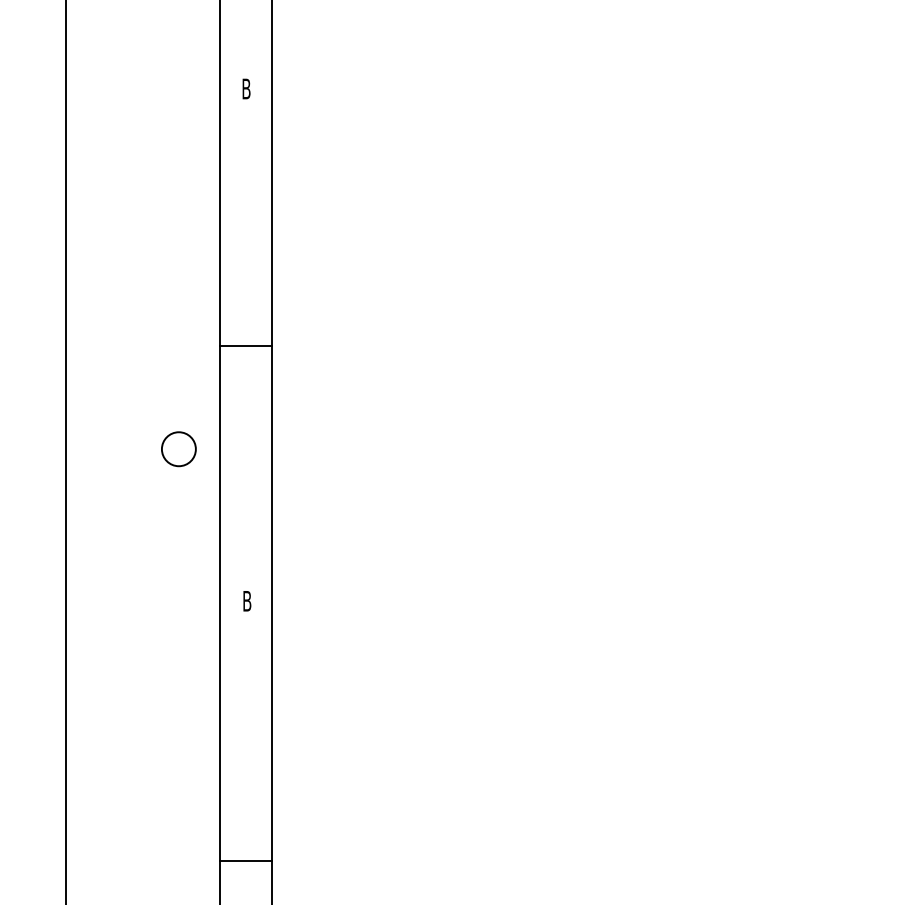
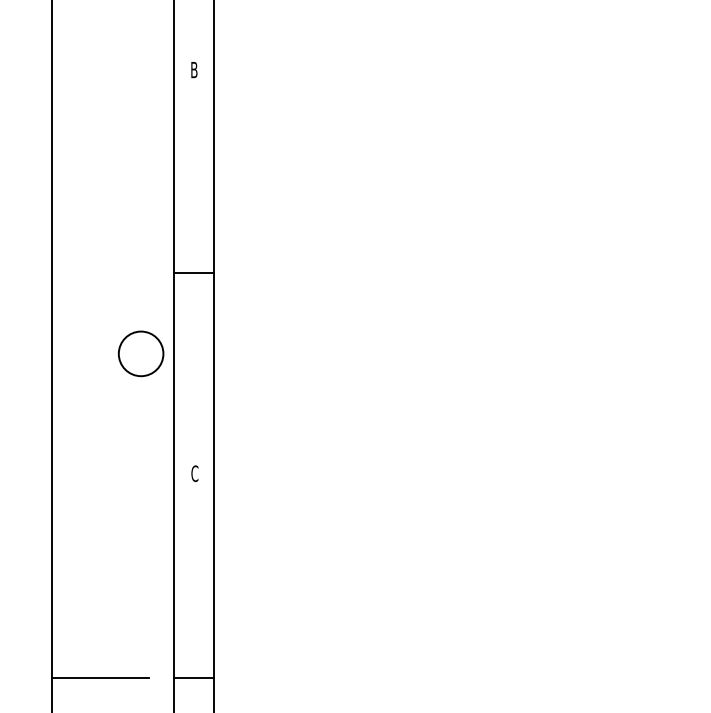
circle: (178, 448) -> (140, 353), size x1.67
text: (246, 600) -> (194, 473), B -> C
line: (127, 861) -> (100, 678), added

